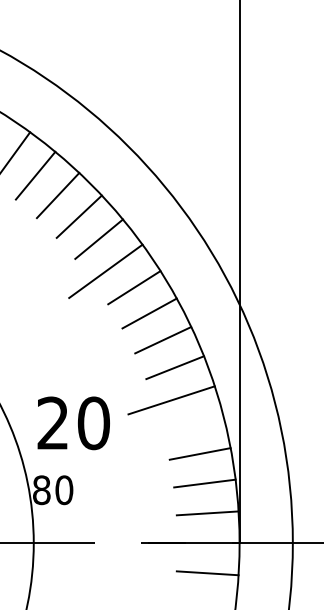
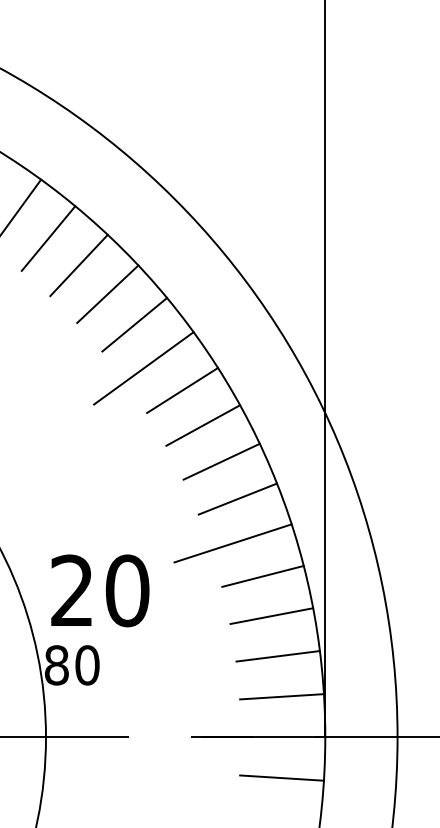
text: (73, 423) -> (99, 591), moved
line: (193, 424) -> (262, 576), added

